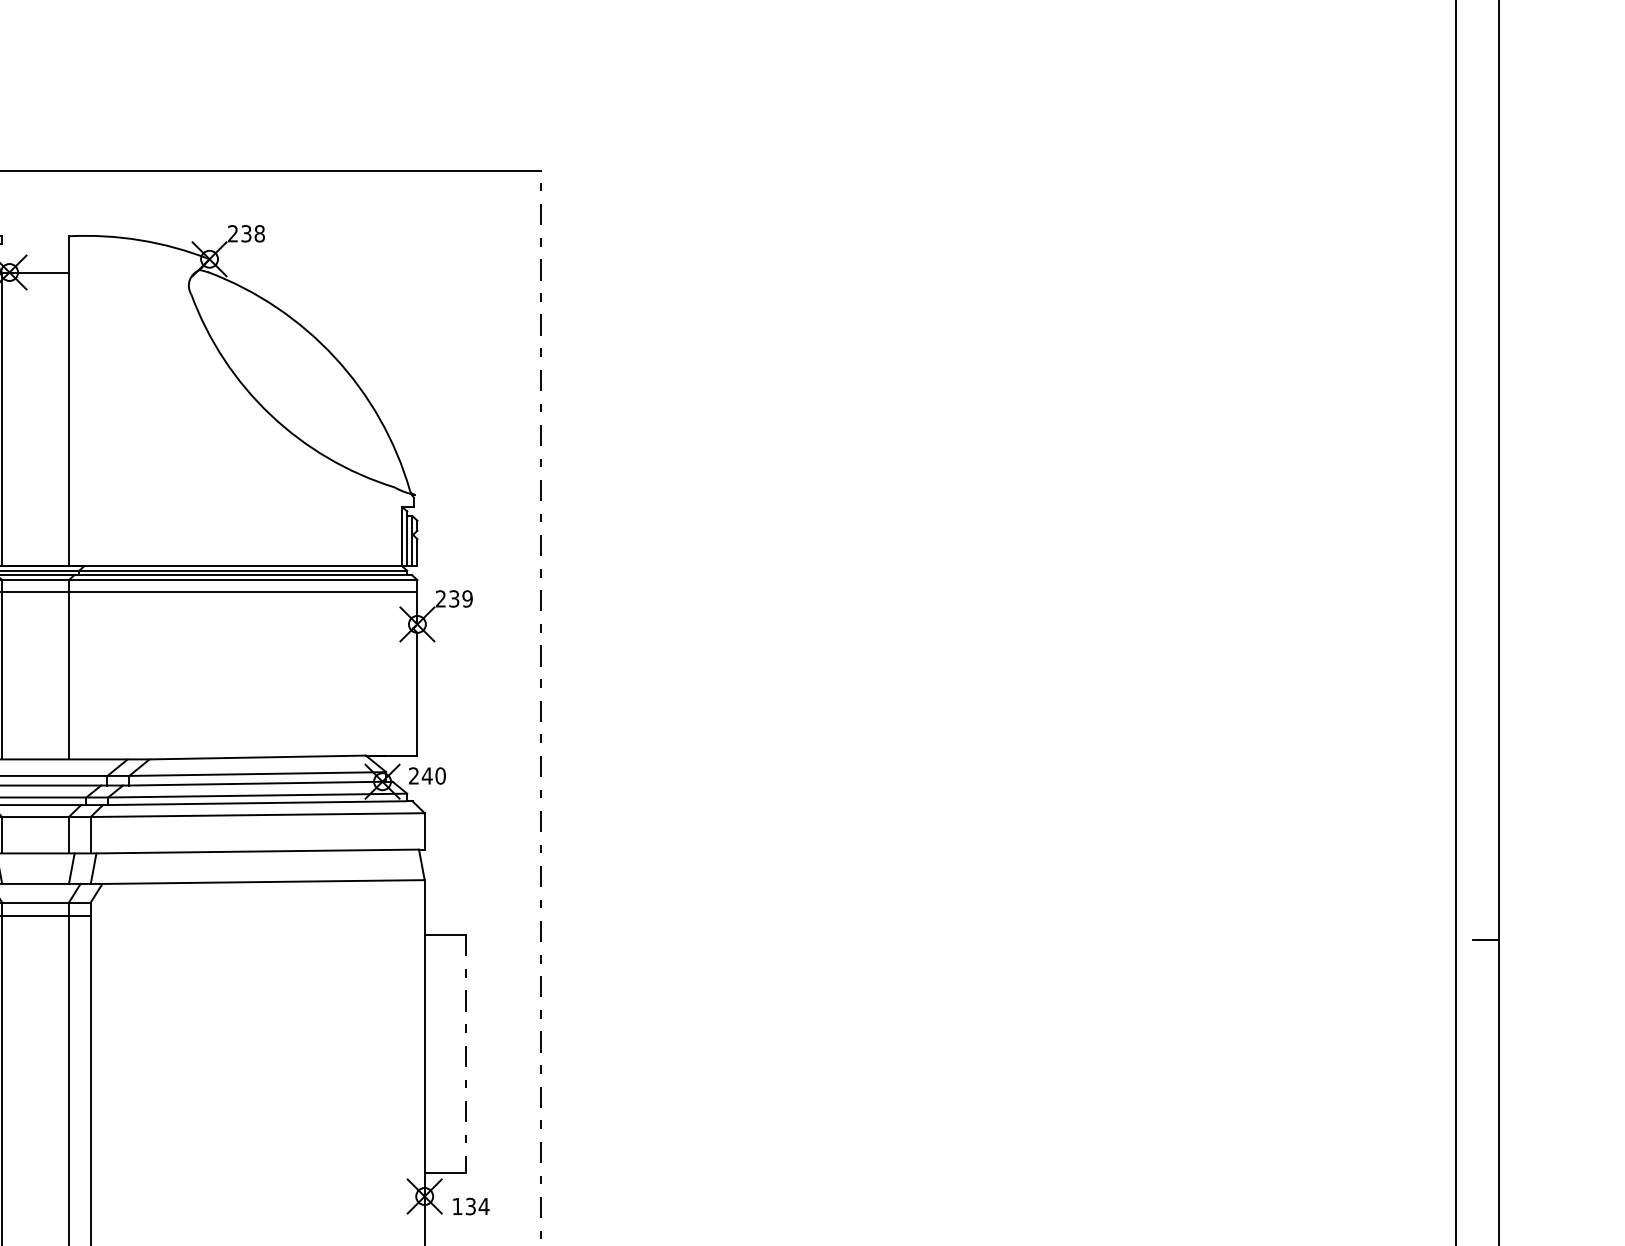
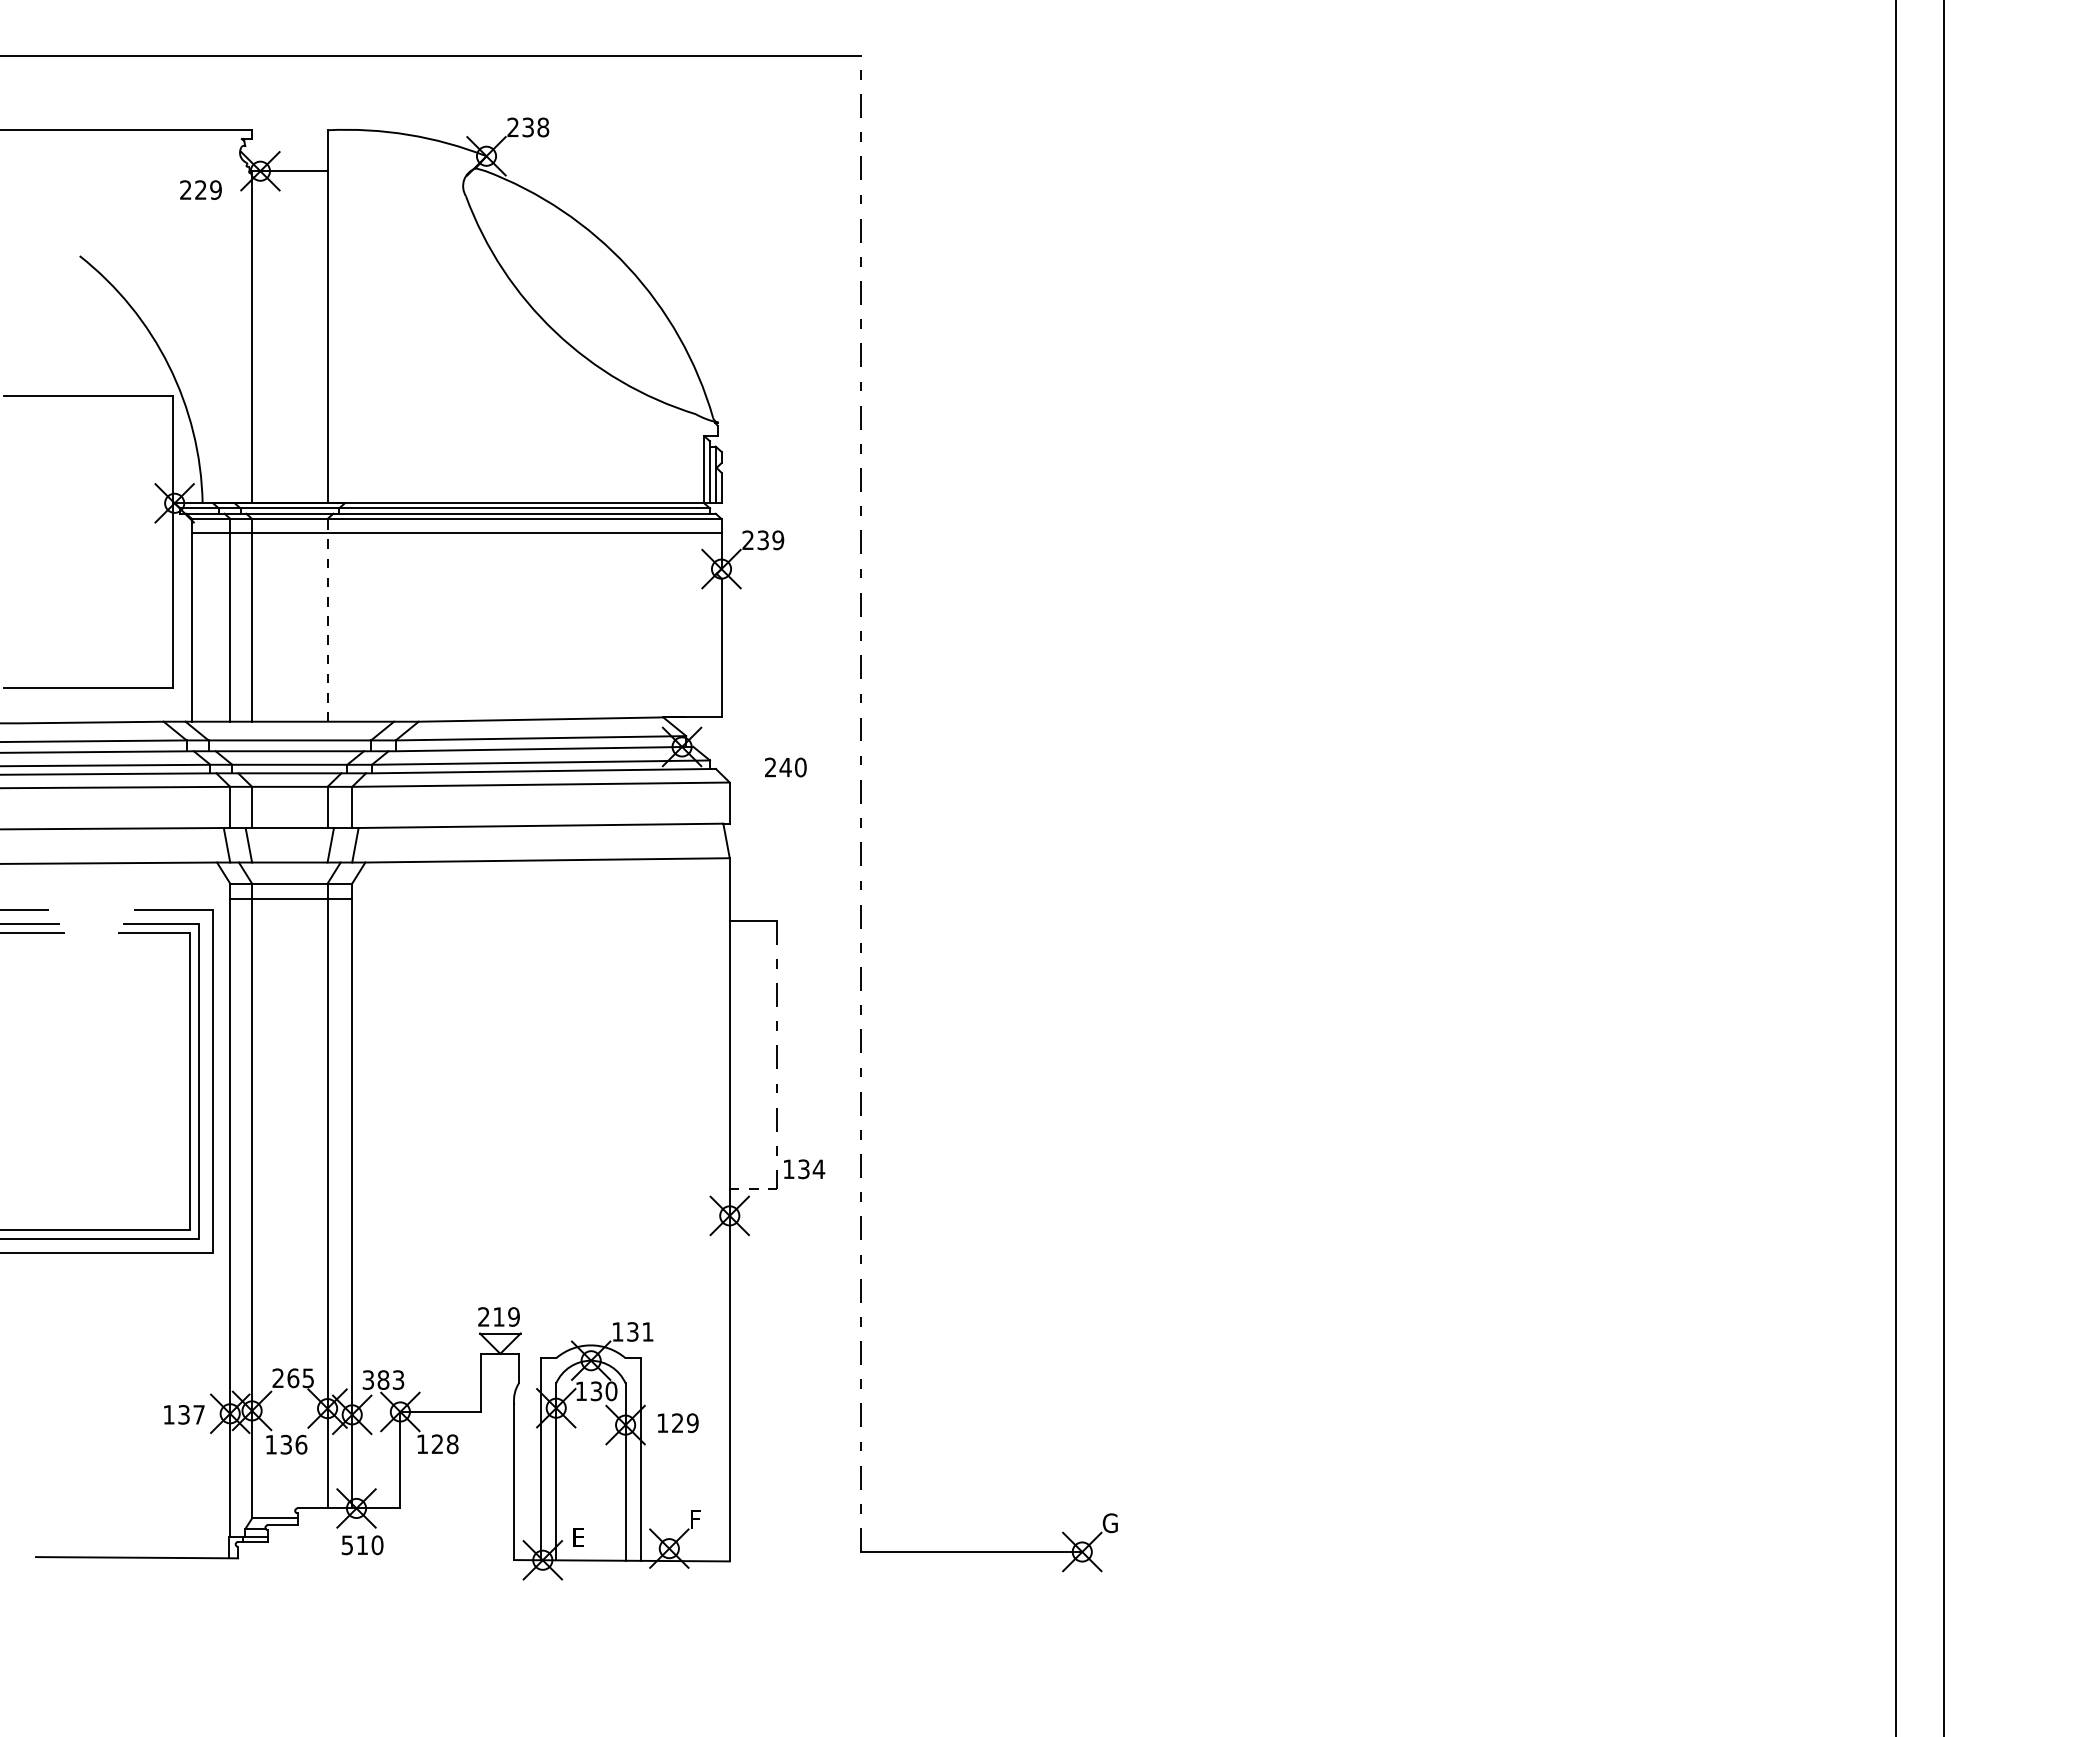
line: (68, 668) -> (327, 619), solid -> dashed
text: (427, 776) -> (785, 767), moved
line: (1485, 939) -> (1929, 925), removed
line: (445, 1173) -> (753, 1189), solid -> dashed
text: (471, 1206) -> (804, 1169), moved

